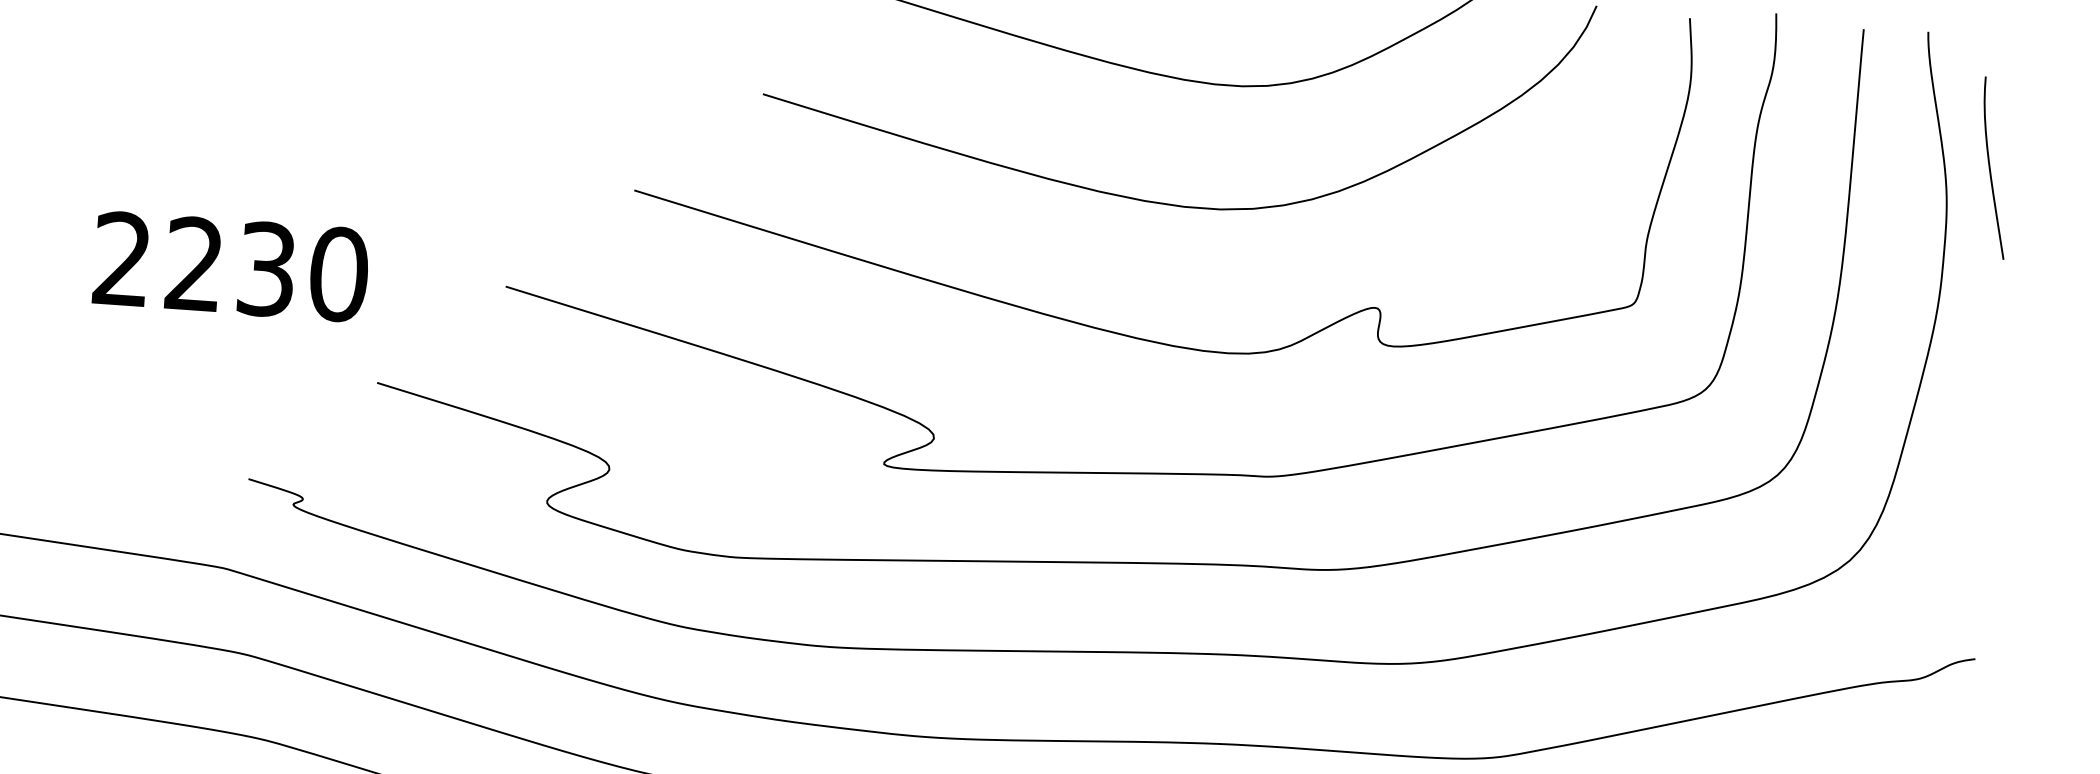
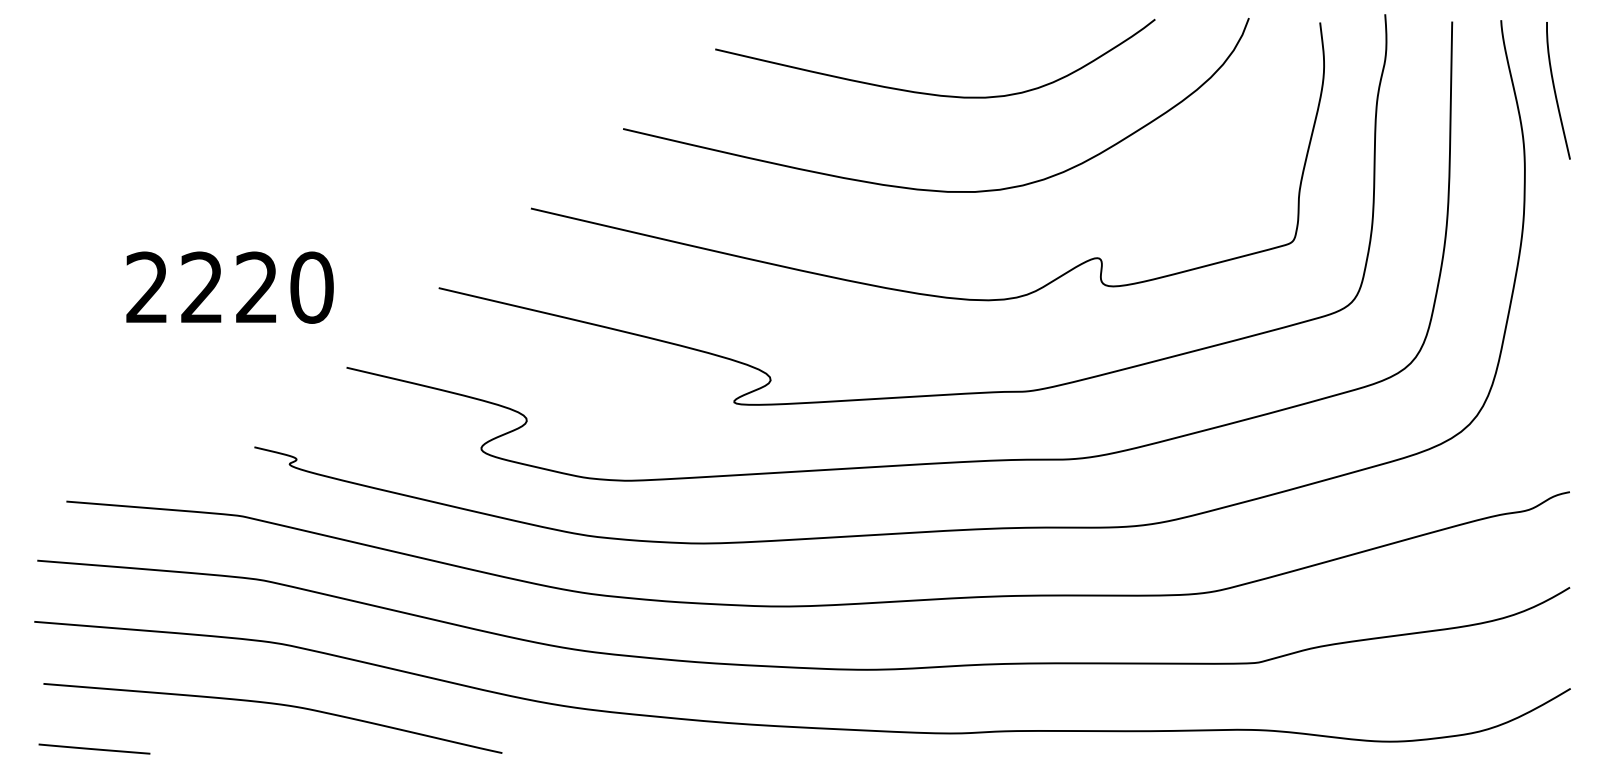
curve: (1990, 167) -> (1555, 90), moved
text: (265, 269) -> (256, 287), 2230 -> 2220

